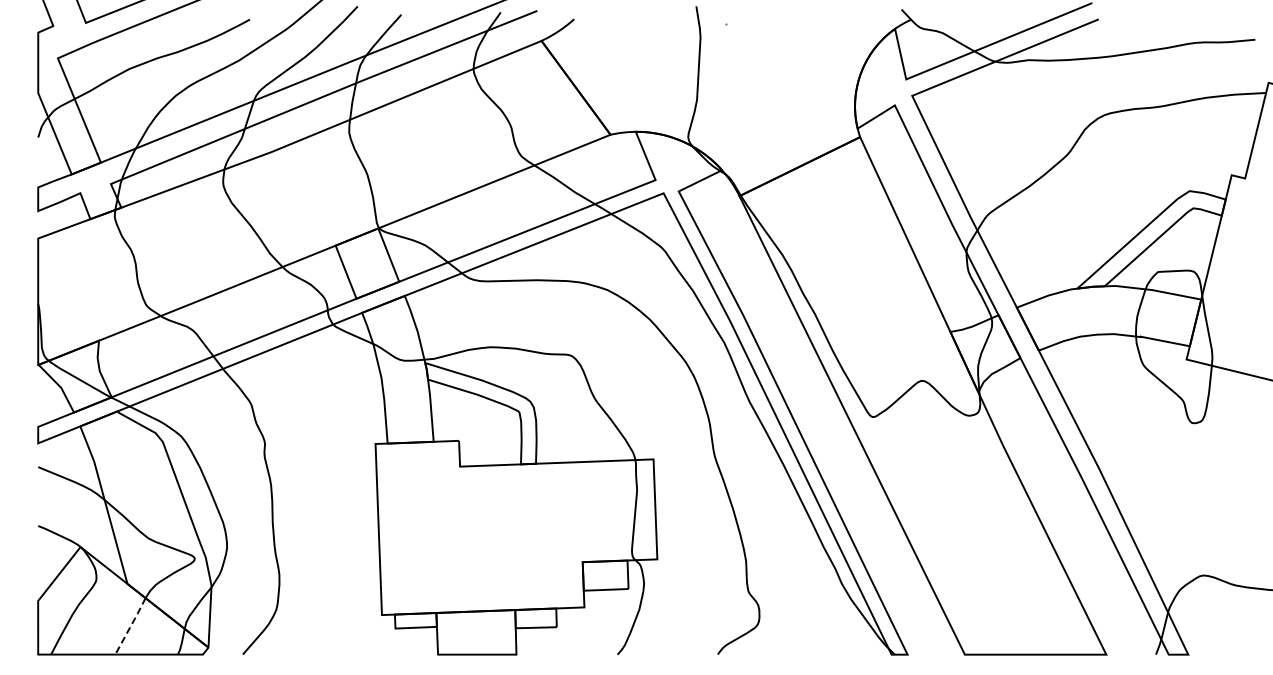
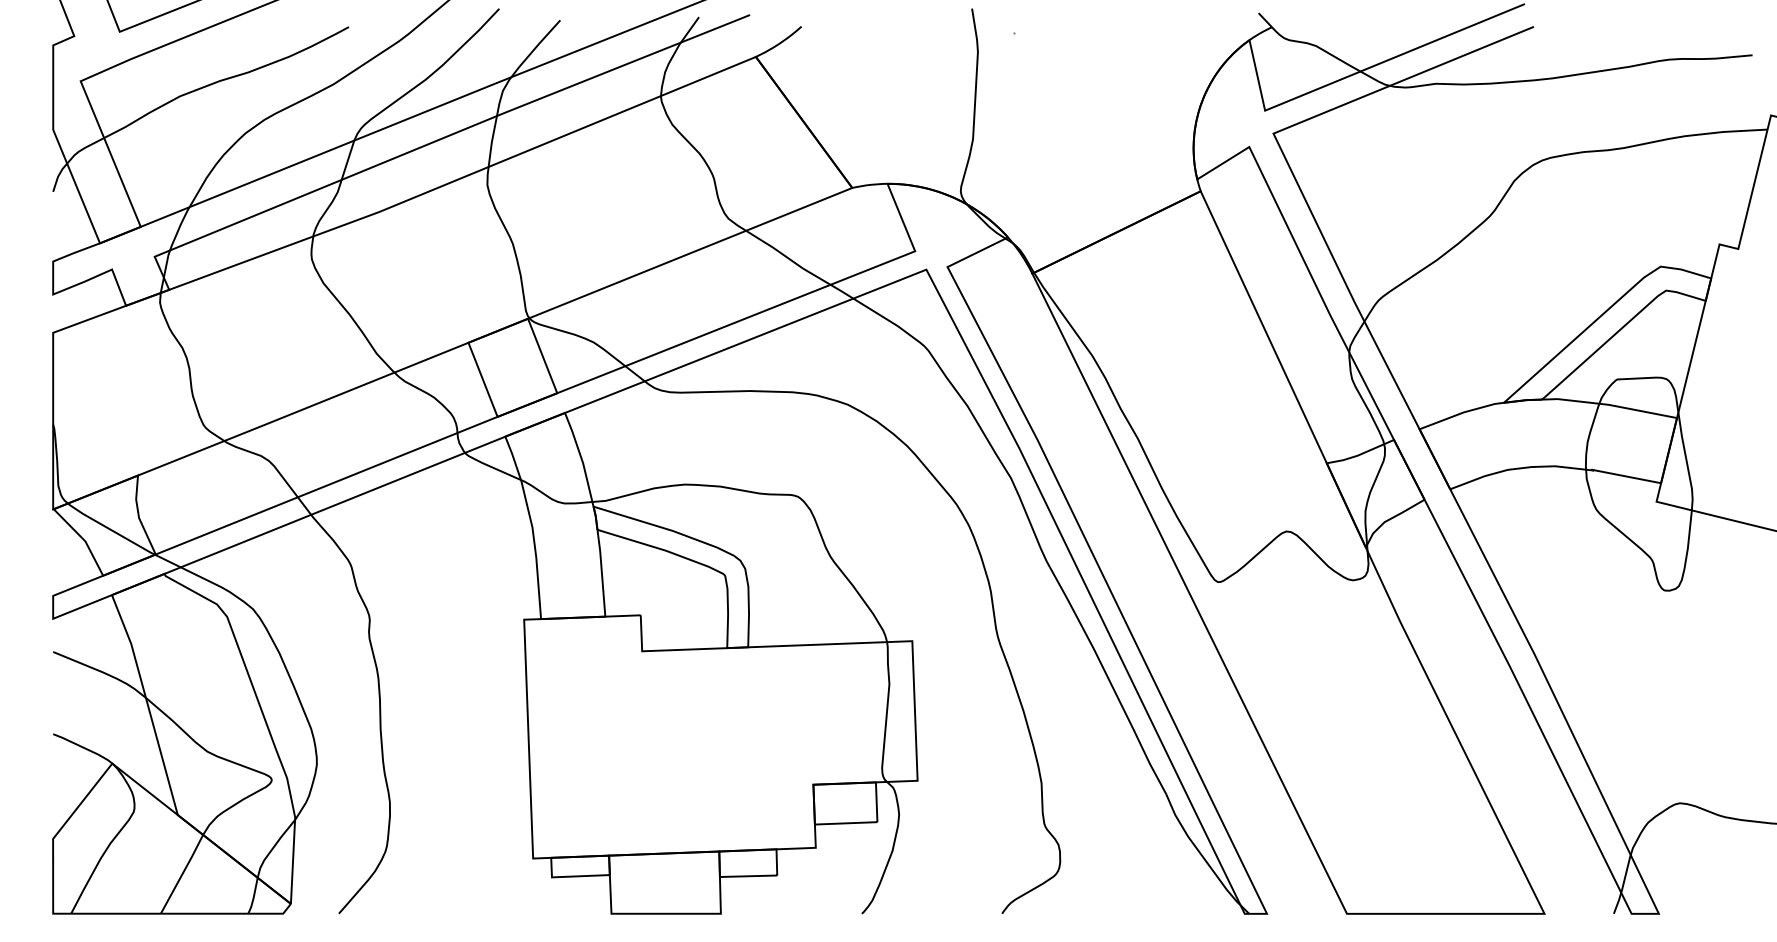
line: (131, 625) -> (183, 873), dashed -> solid

